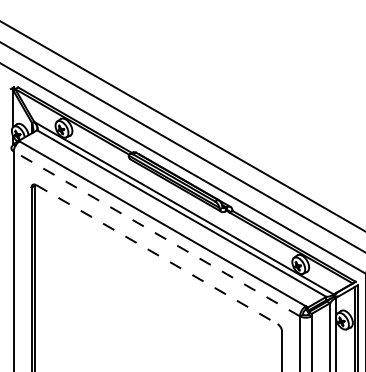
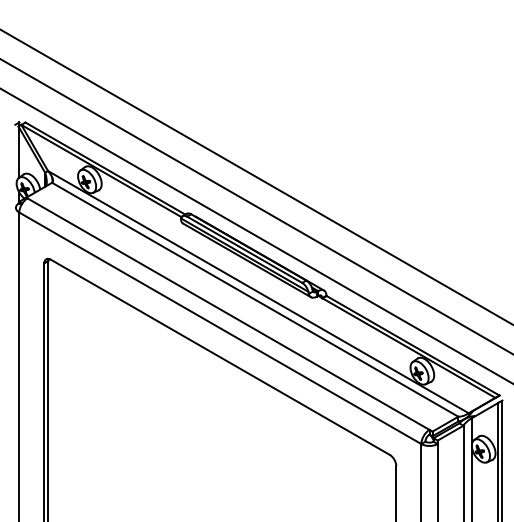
line: (156, 233) -> (219, 327), dashed -> solid
line: (157, 254) -> (221, 357), dashed -> solid

